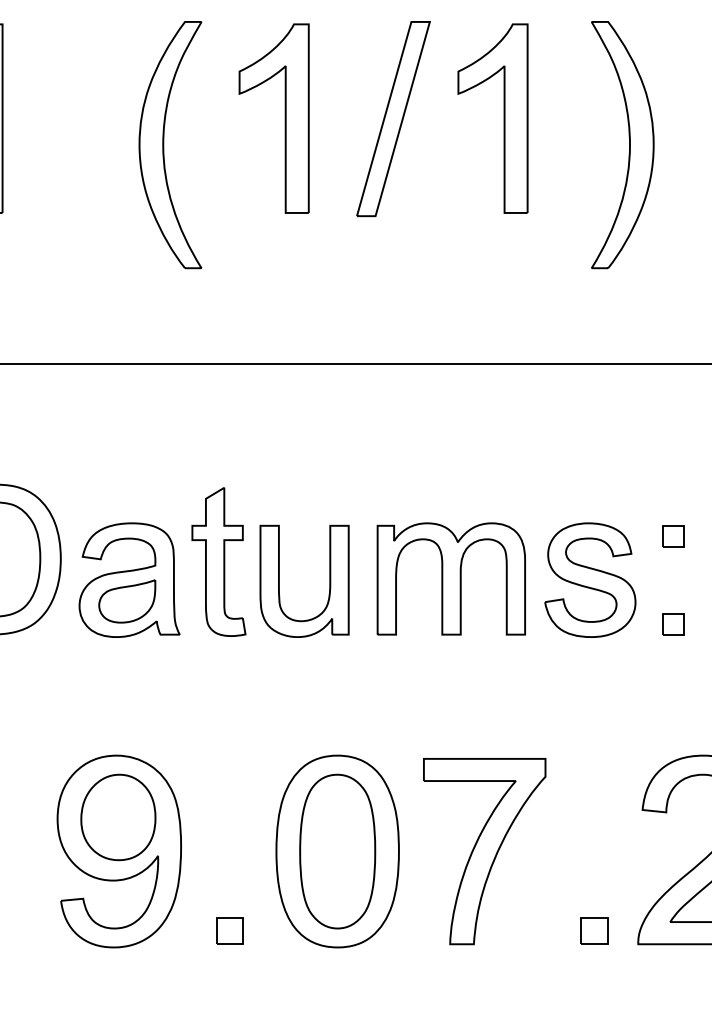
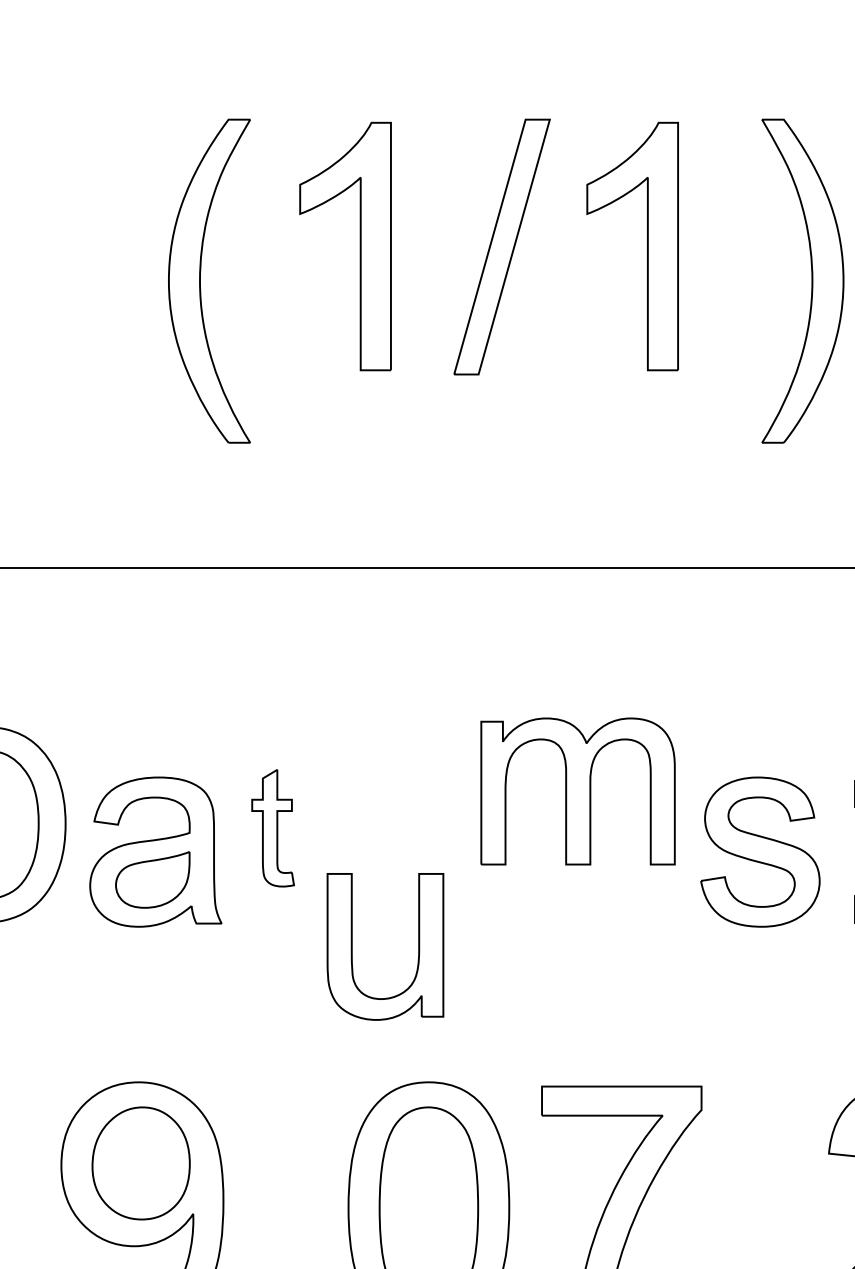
part: (218, 561) -> (272, 827), size x0.6
part: (450, 578) -> (576, 790), moved
part: (279, 580) -> (352, 945), moved

